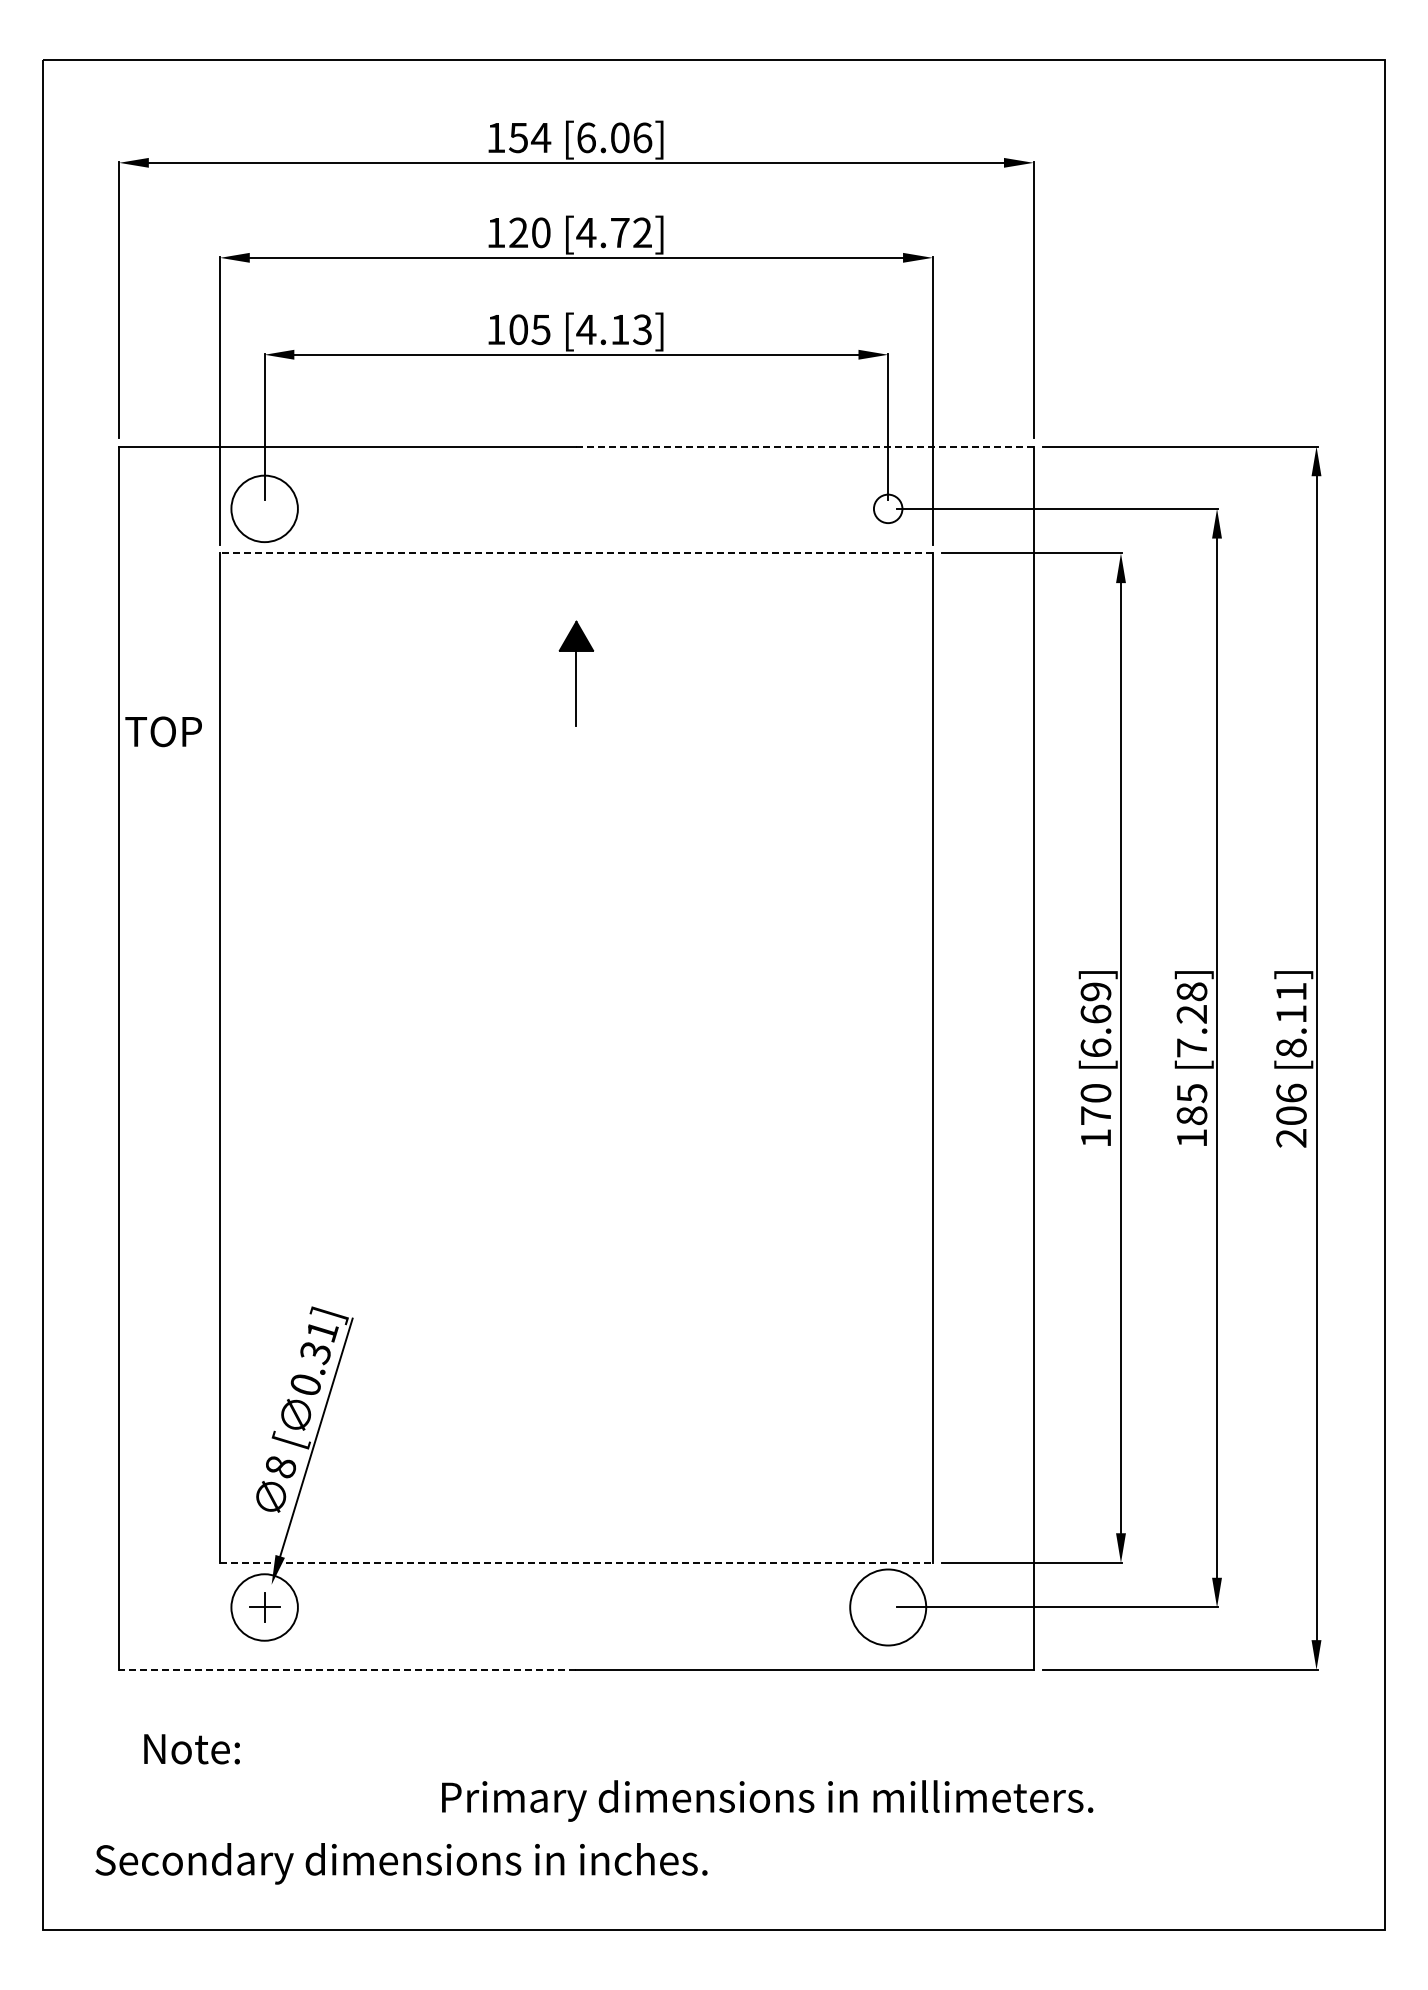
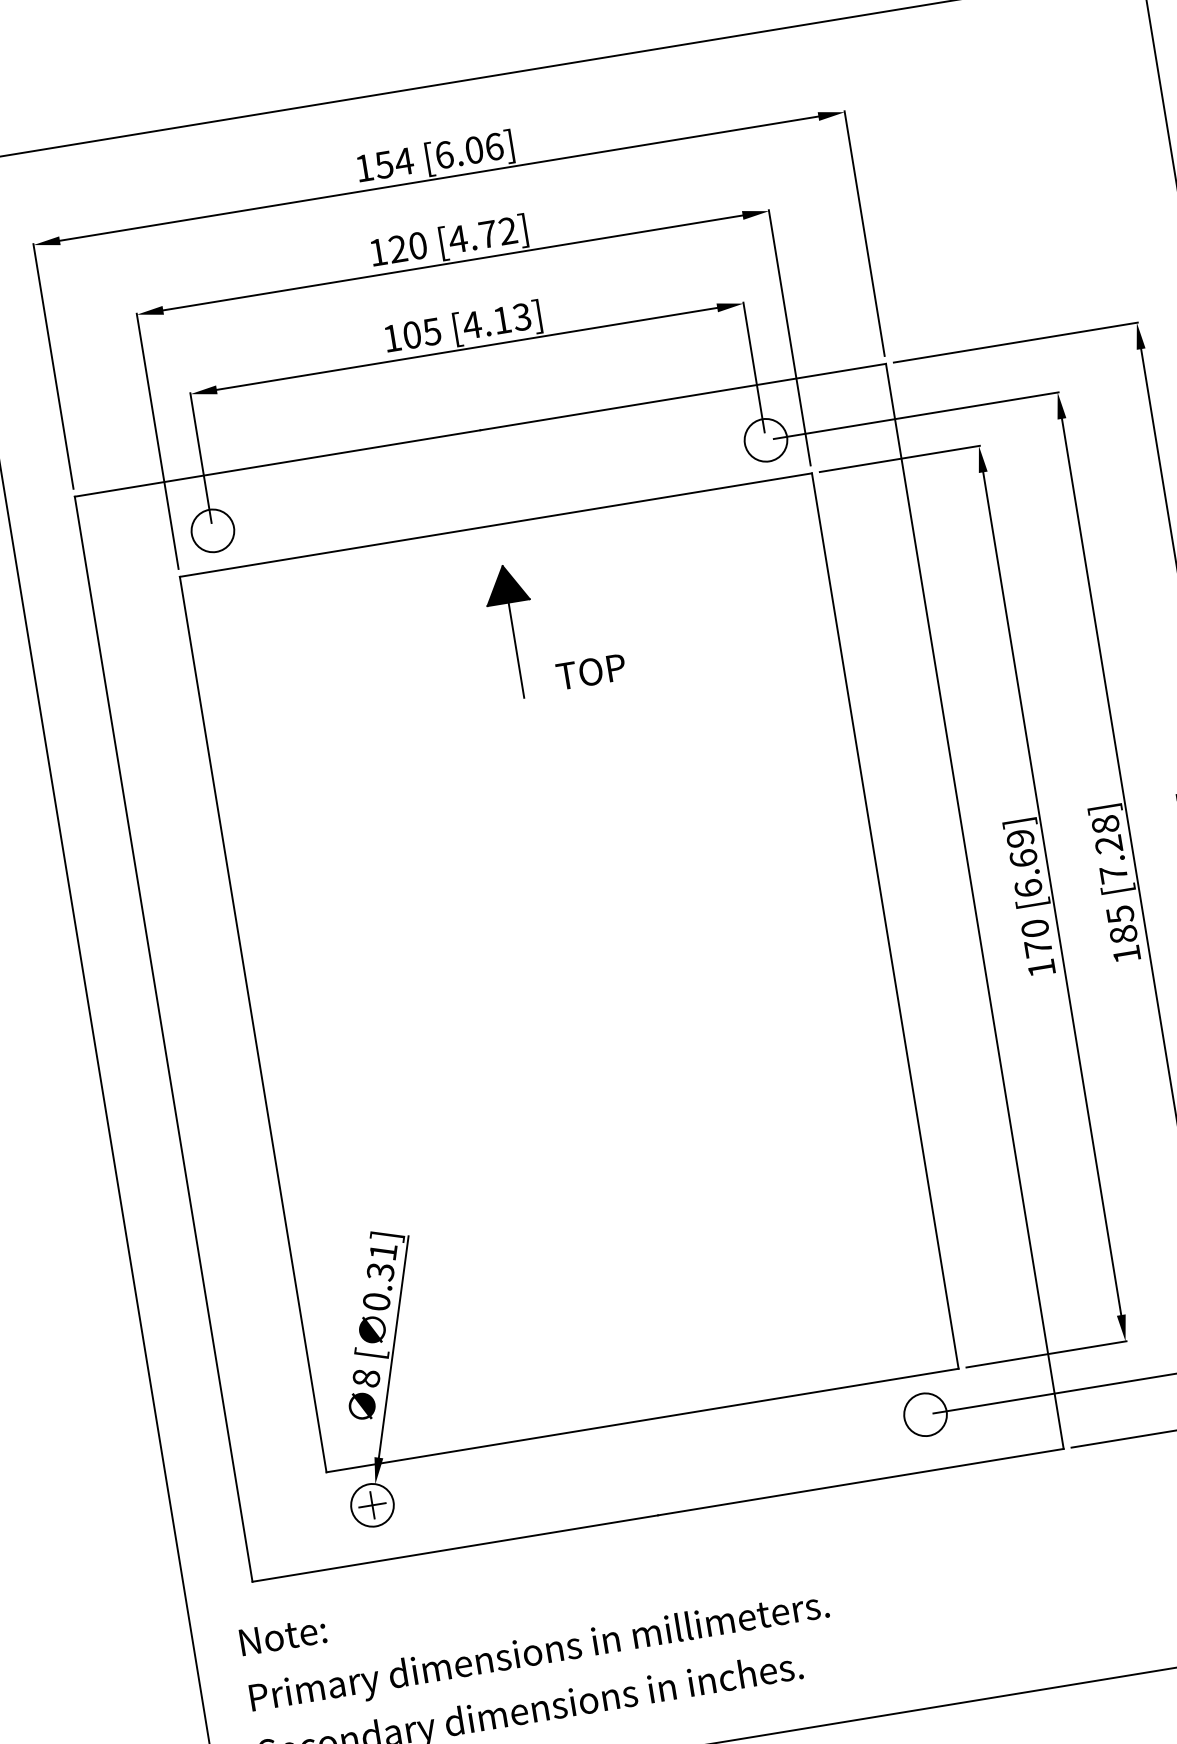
line: (805, 446) -> (683, 396), dashed -> solid
circle: (264, 508) -> (212, 530), size x0.71
circle: (887, 508) -> (765, 440), size x1.67
line: (575, 553) -> (495, 525), dashed -> solid
part: (576, 673) -> (513, 631), size x1.43
text: (163, 731) -> (591, 671), moved
line: (576, 1562) -> (642, 1420), dashed -> solid
circle: (264, 1607) -> (372, 1505), size x0.71
circle: (887, 1607) -> (924, 1414), size x0.62
line: (347, 1669) -> (454, 1548), dashed -> solid
text: (191, 1749) -> (282, 1636), moved
text: (767, 1800) -> (539, 1653), moved

